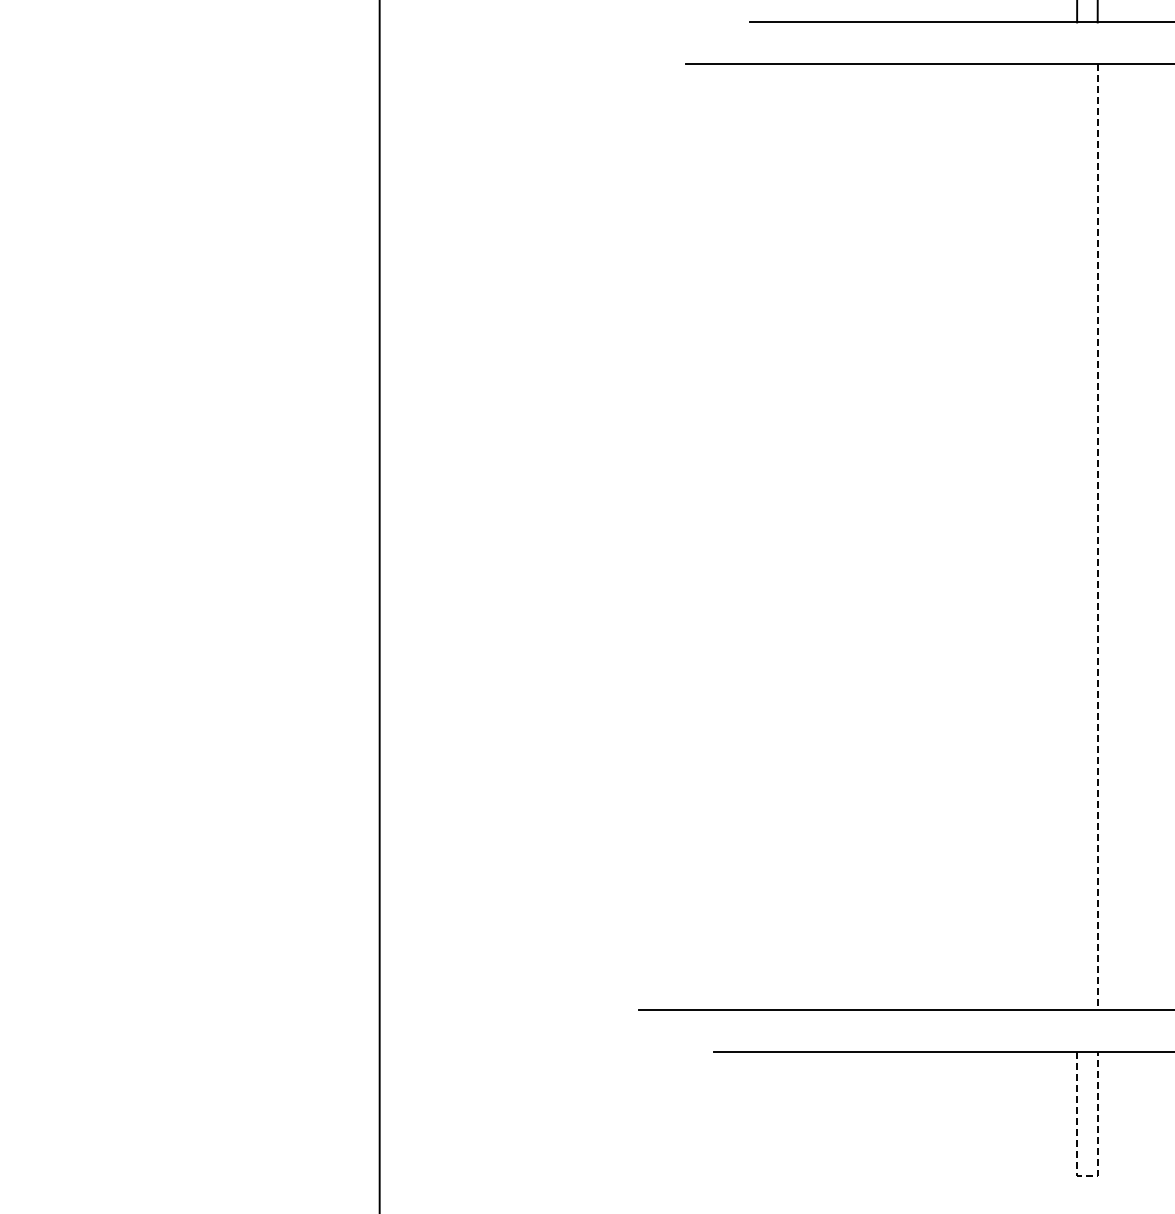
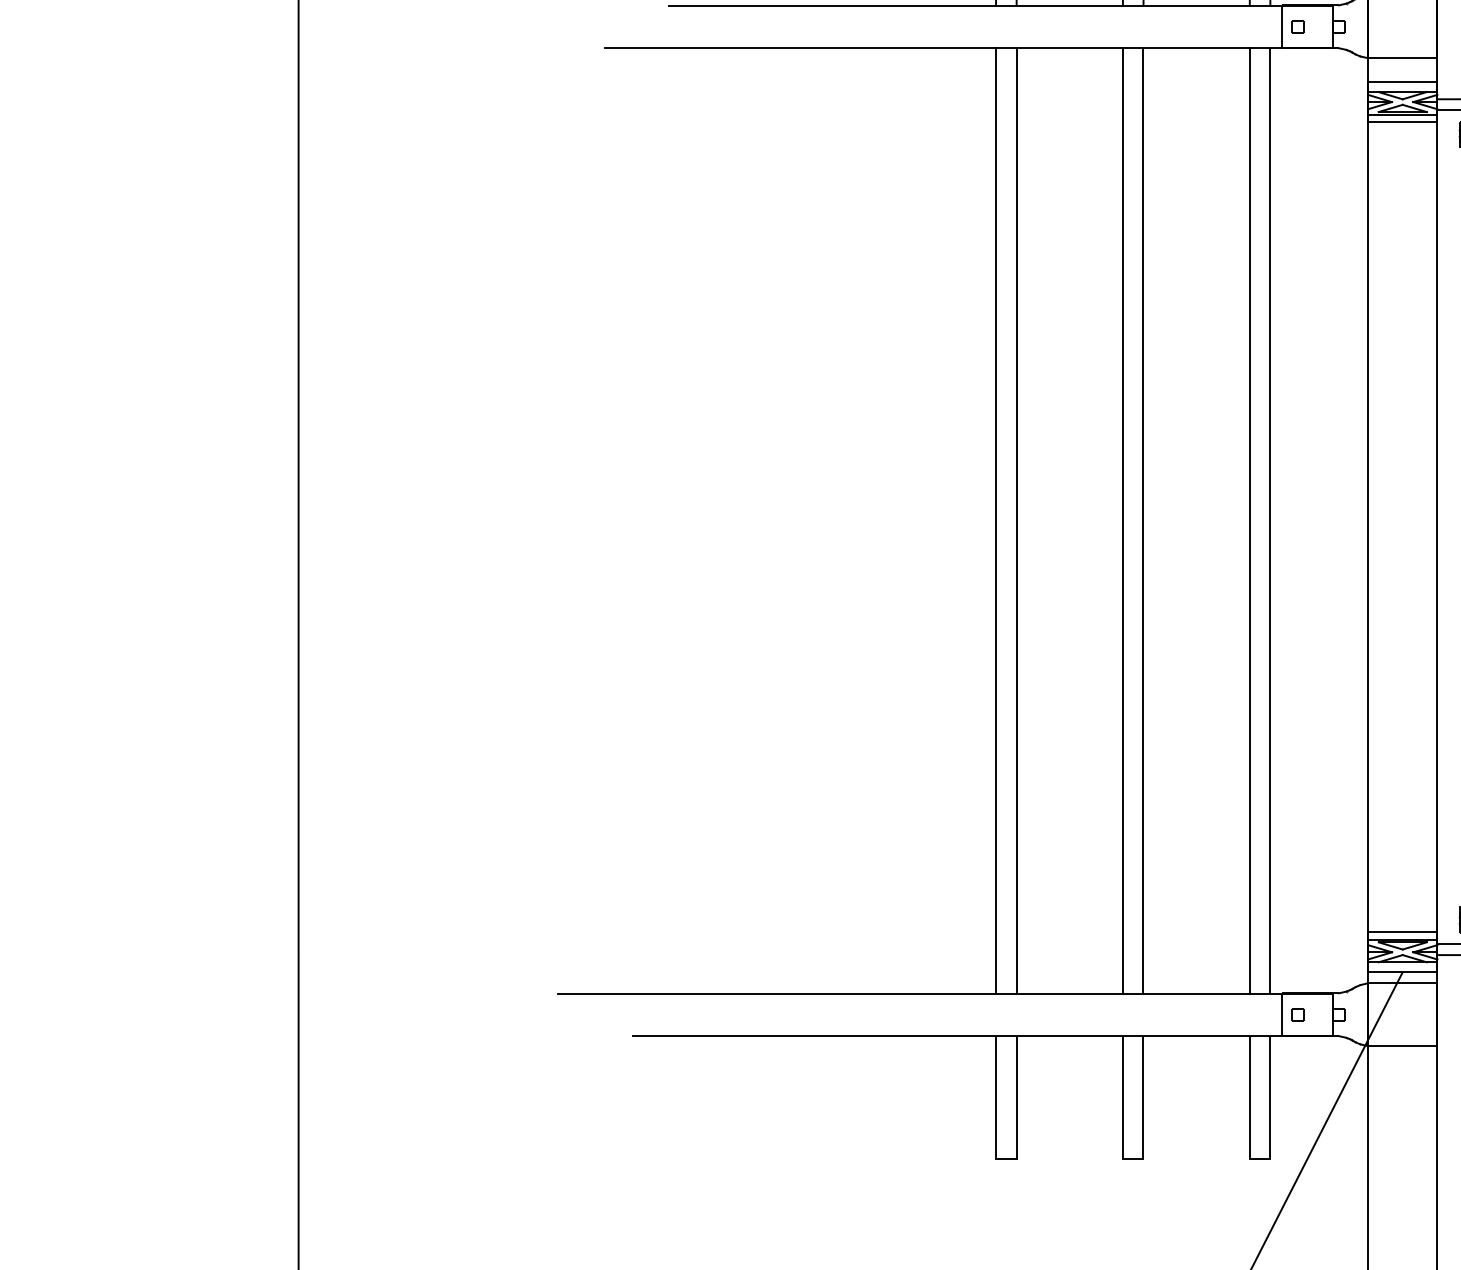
line: (1077, 536) -> (996, 520), added
line: (1097, 537) -> (1016, 521), dashed -> solid
line: (1087, 1175) -> (1006, 1159), dashed -> solid

